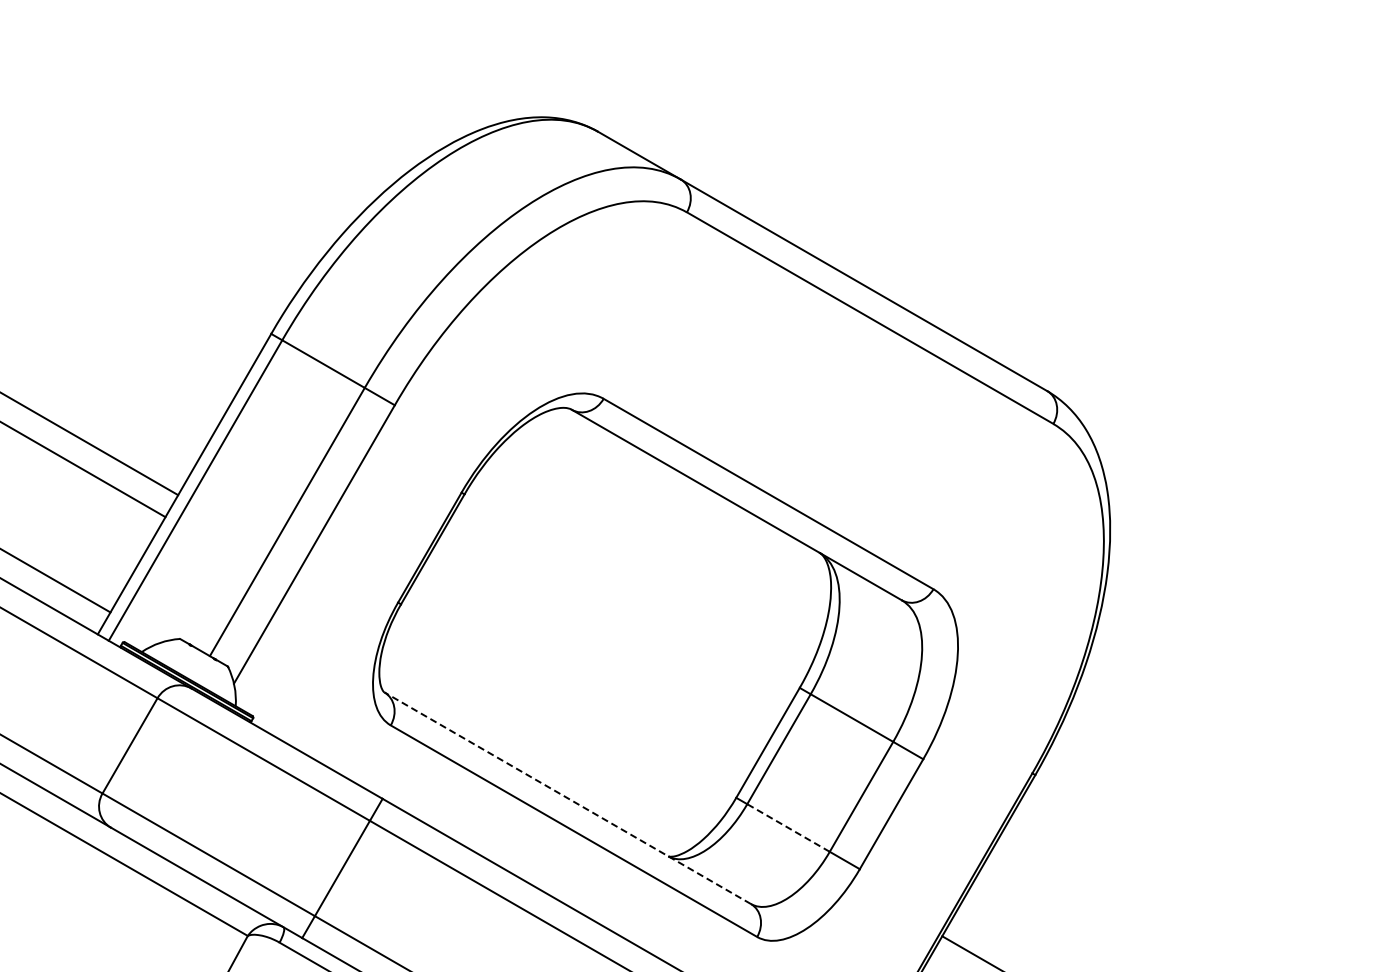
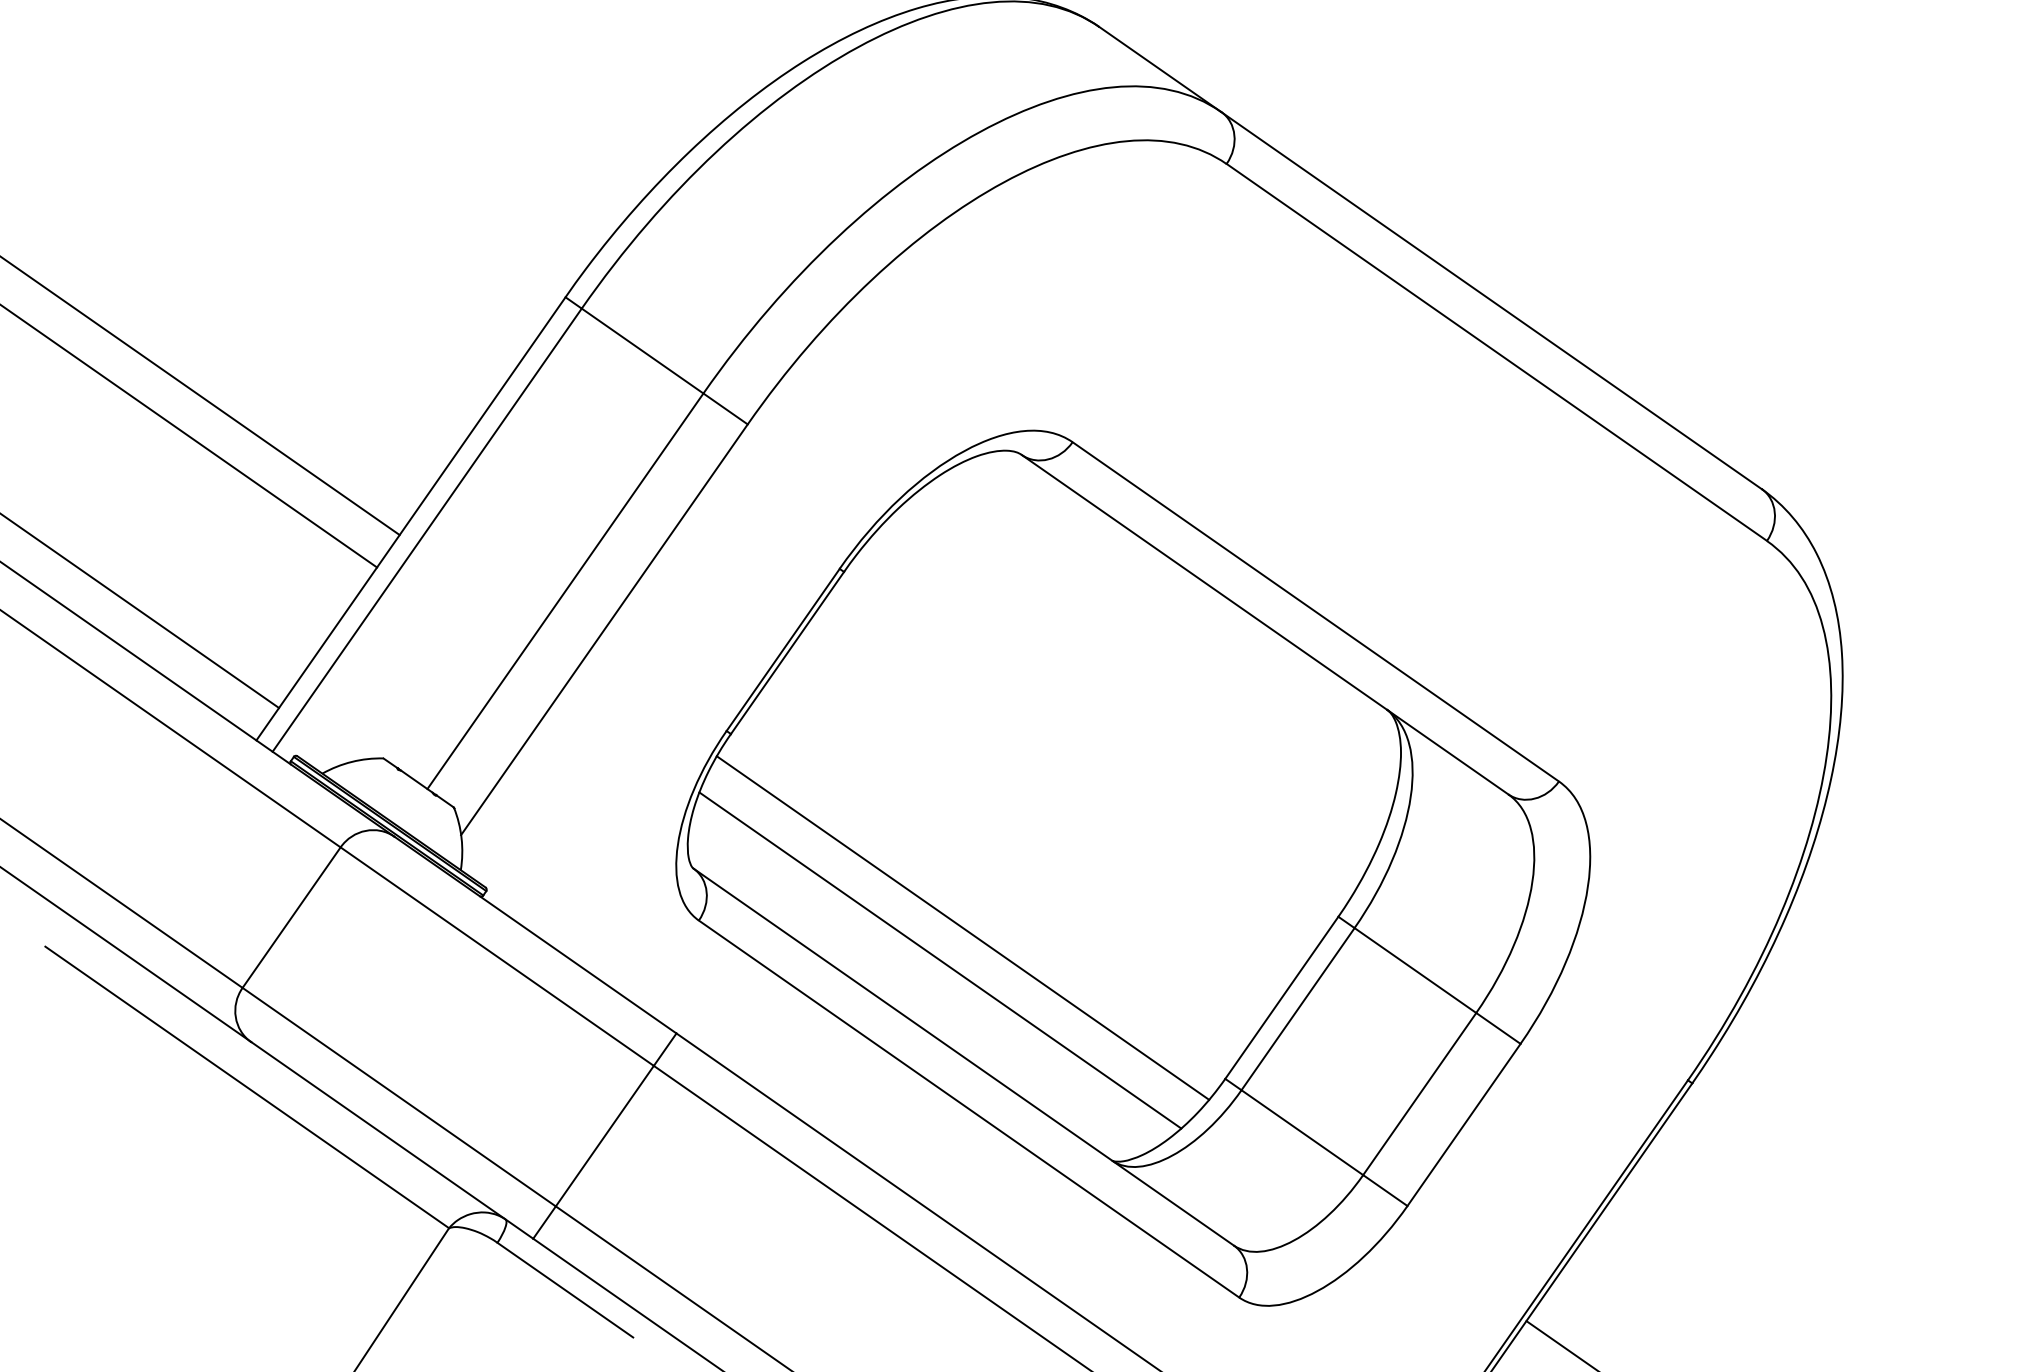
line: (560, 715) -> (963, 927), added
line: (547, 737) -> (940, 960), added
line: (567, 798) -> (963, 1057), dashed -> solid
line: (788, 828) -> (1302, 1133), dashed -> solid

